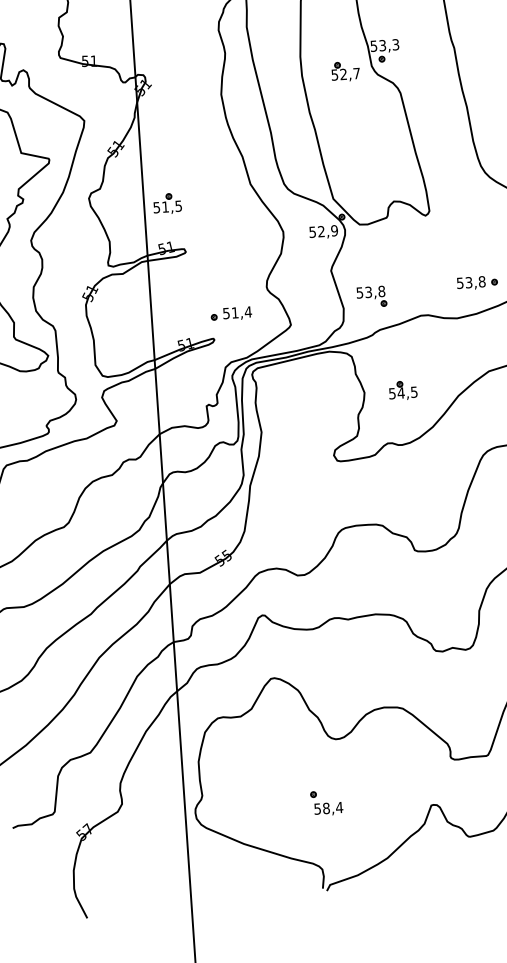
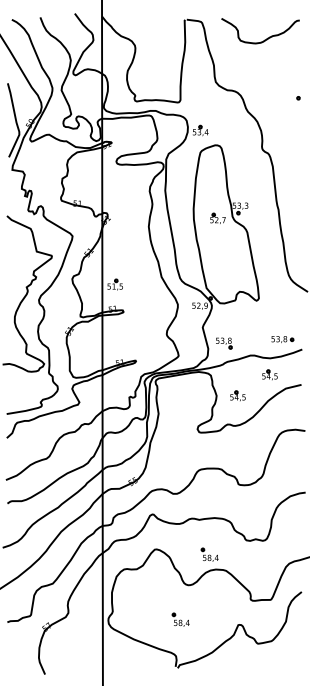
part: (229, 313) -> (145, 347), removed
part: (457, 347) -> (269, 374), added
part: (370, 681) -> (209, 554), added

